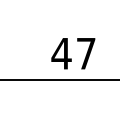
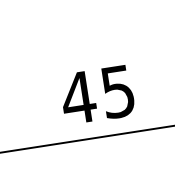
text: (86, 53) -> (118, 91), 47 -> 45

